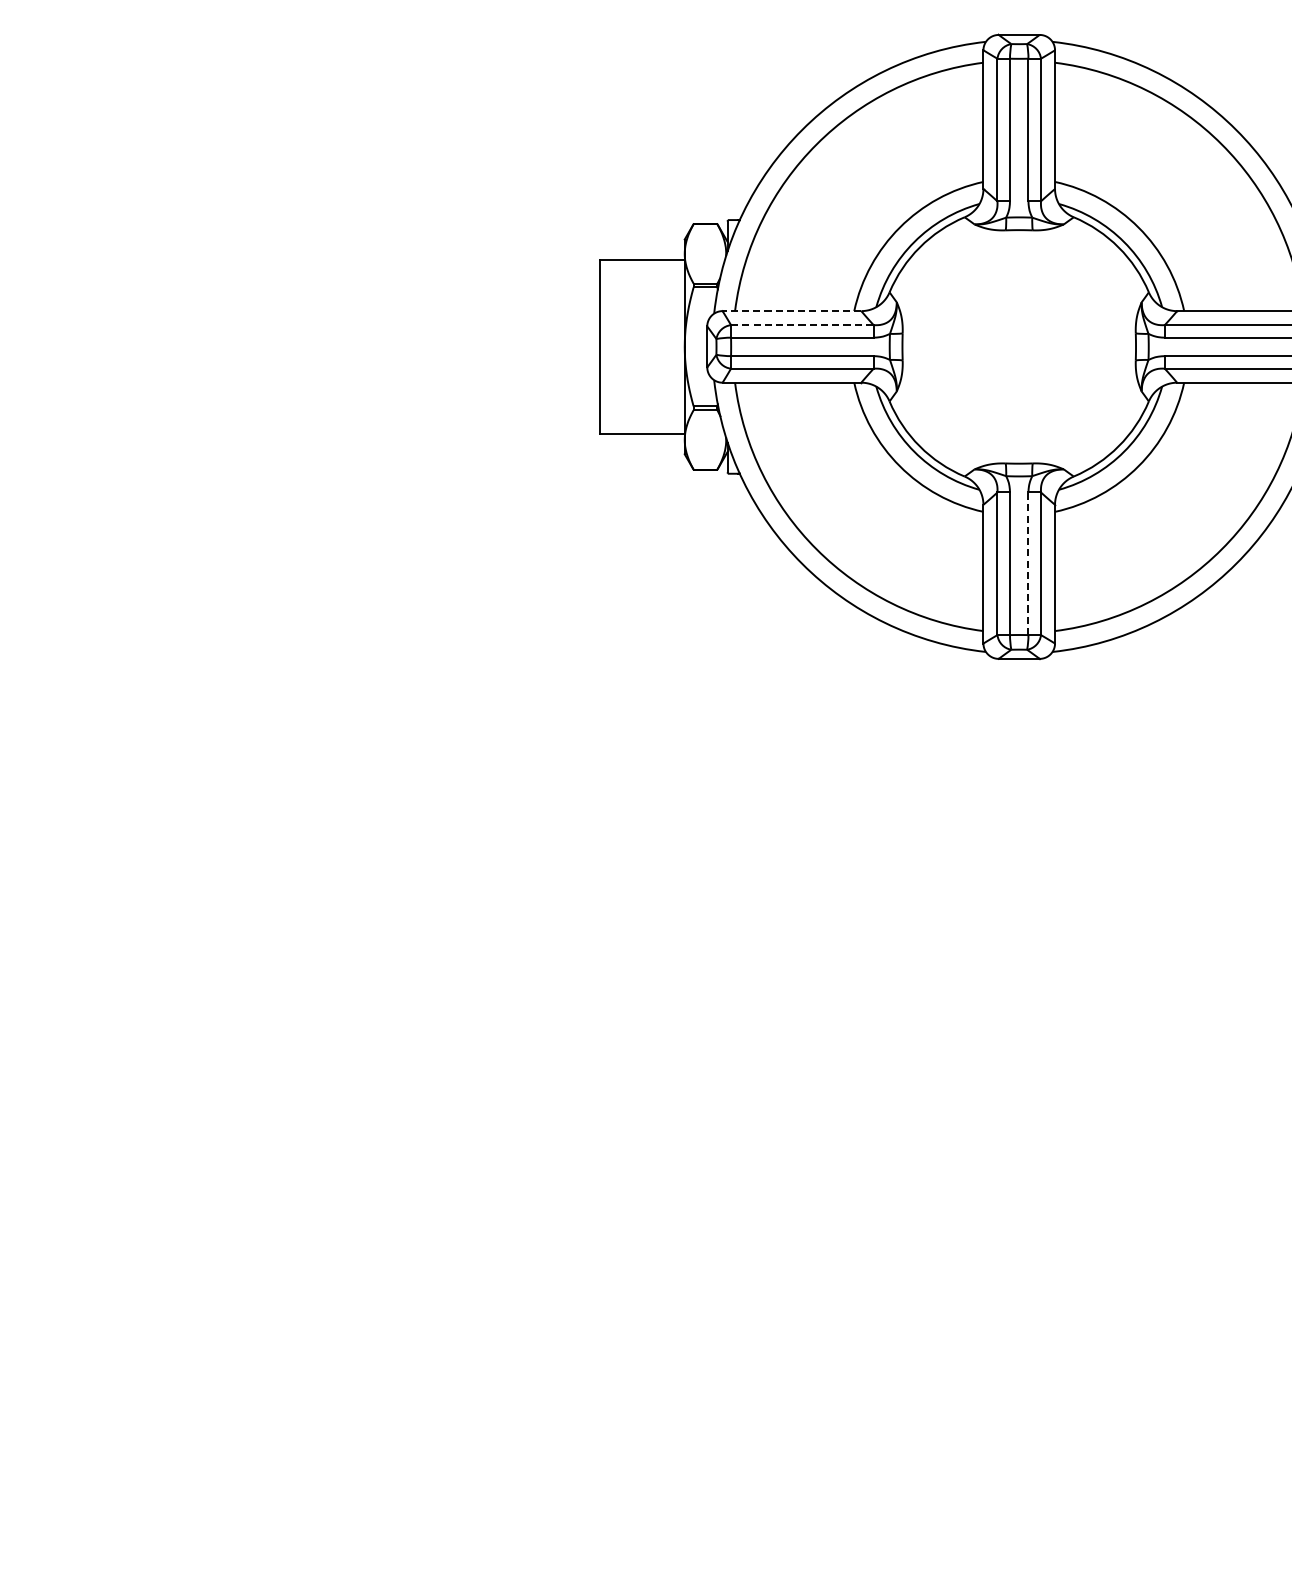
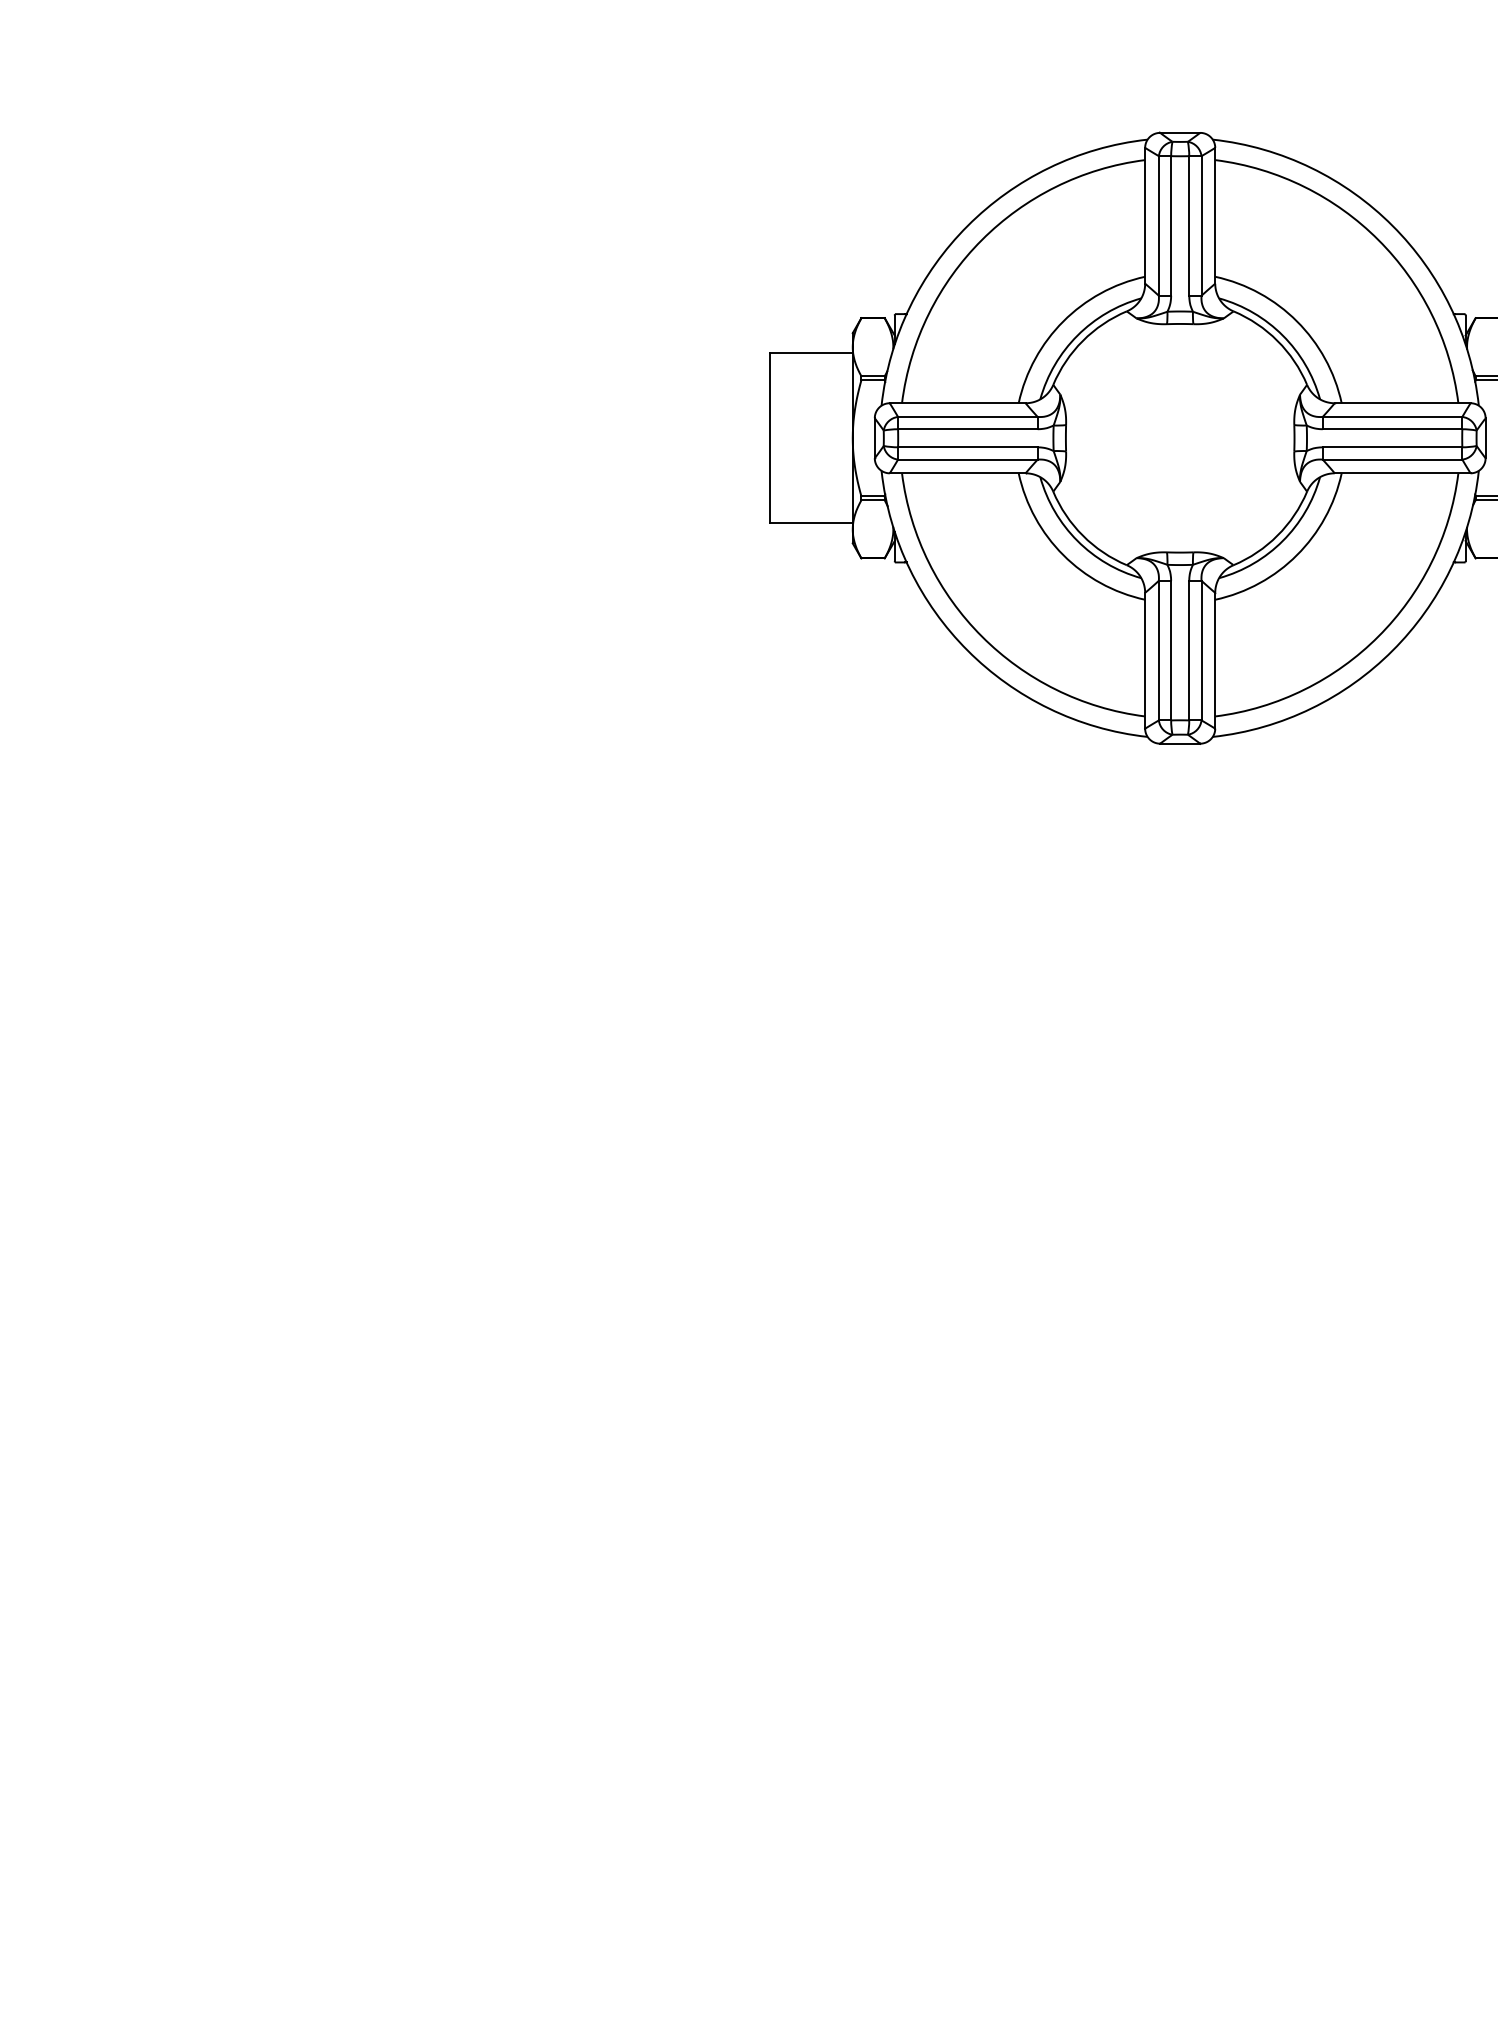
line: (791, 311) -> (957, 403), dashed -> solid
line: (801, 324) -> (967, 416), dashed -> solid
line: (1028, 563) -> (1189, 650), dashed -> solid

